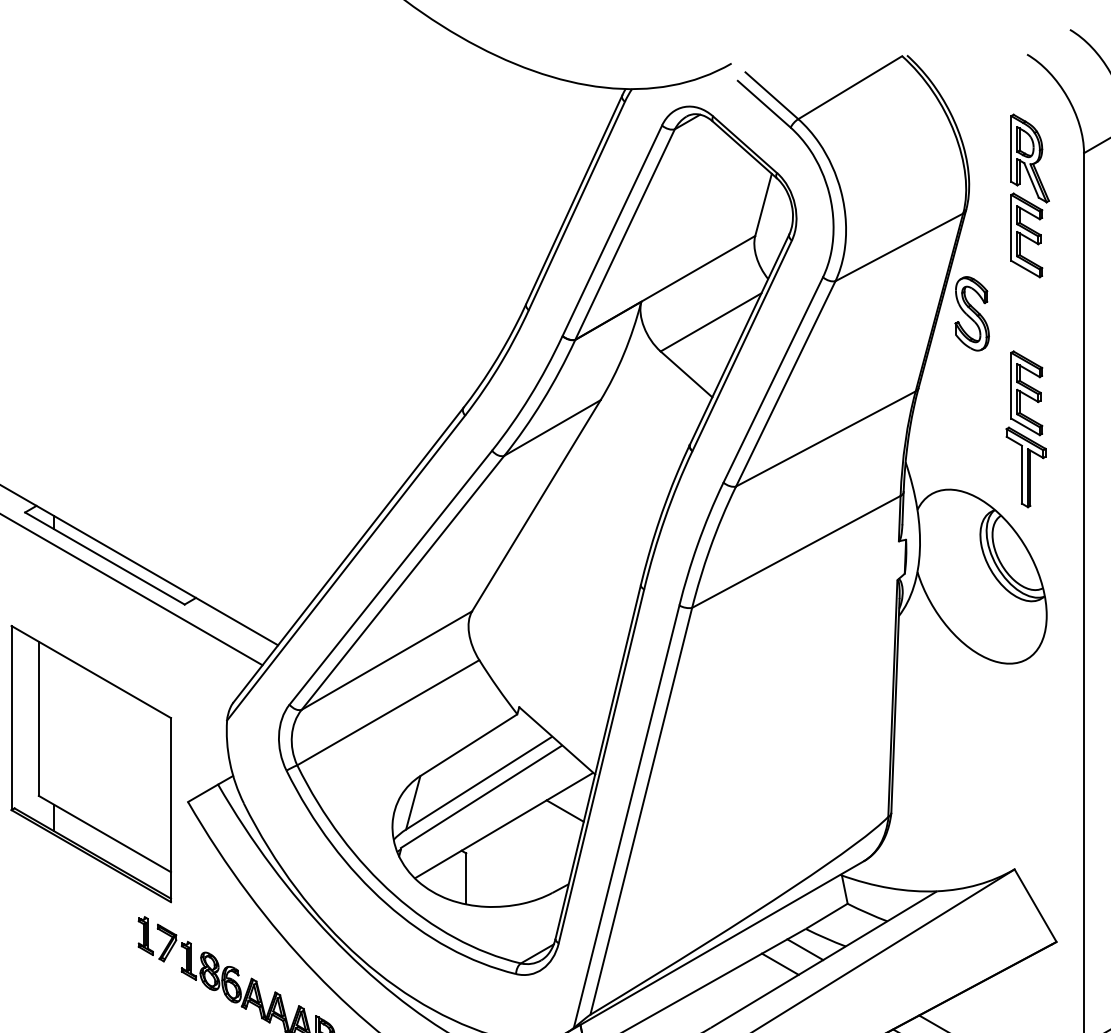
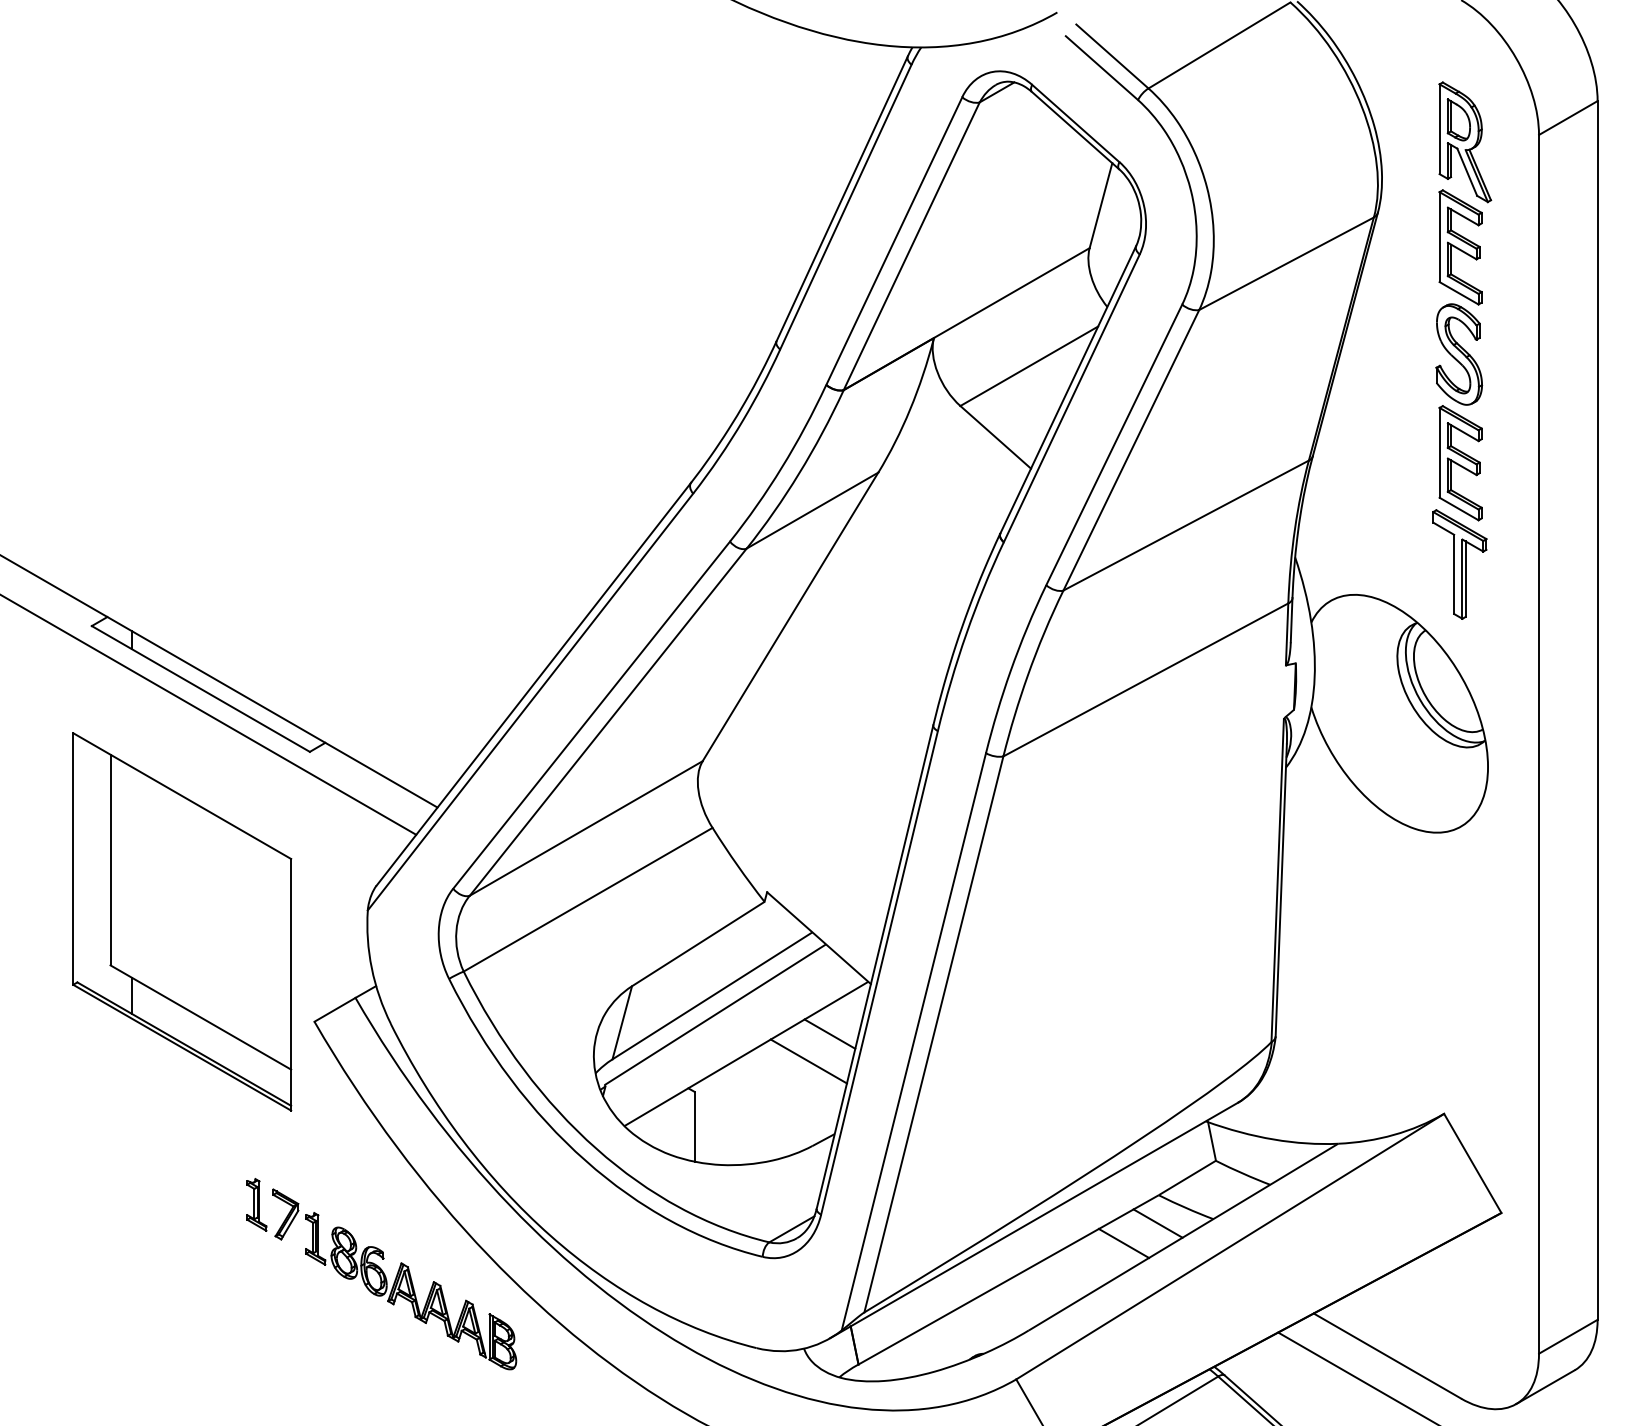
part: (972, 313) -> (1459, 354), moved
part: (91, 763) -> (182, 921), moved
line: (549, 831) -> (808, 1061), added

